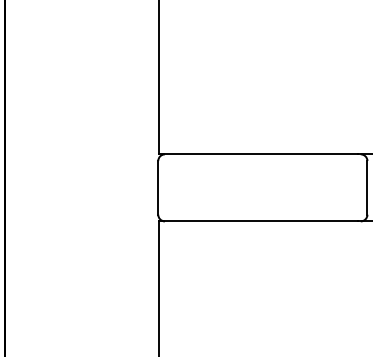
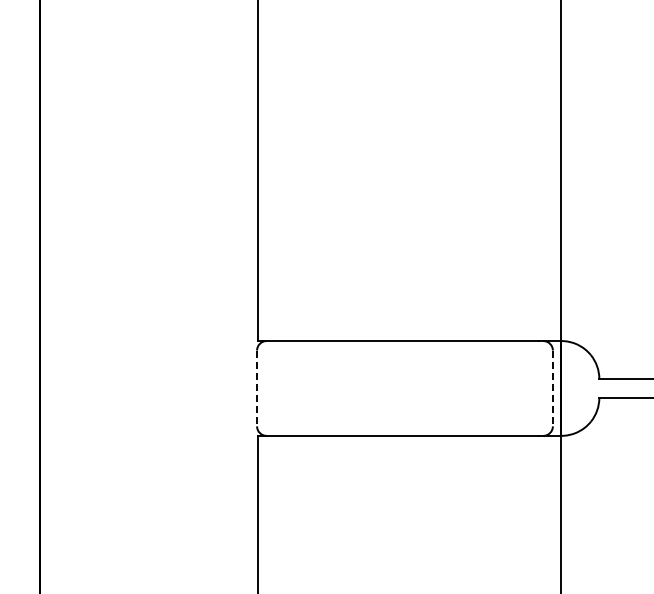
line: (158, 187) -> (257, 388), solid -> dashed
line: (367, 187) -> (552, 388), solid -> dashed

